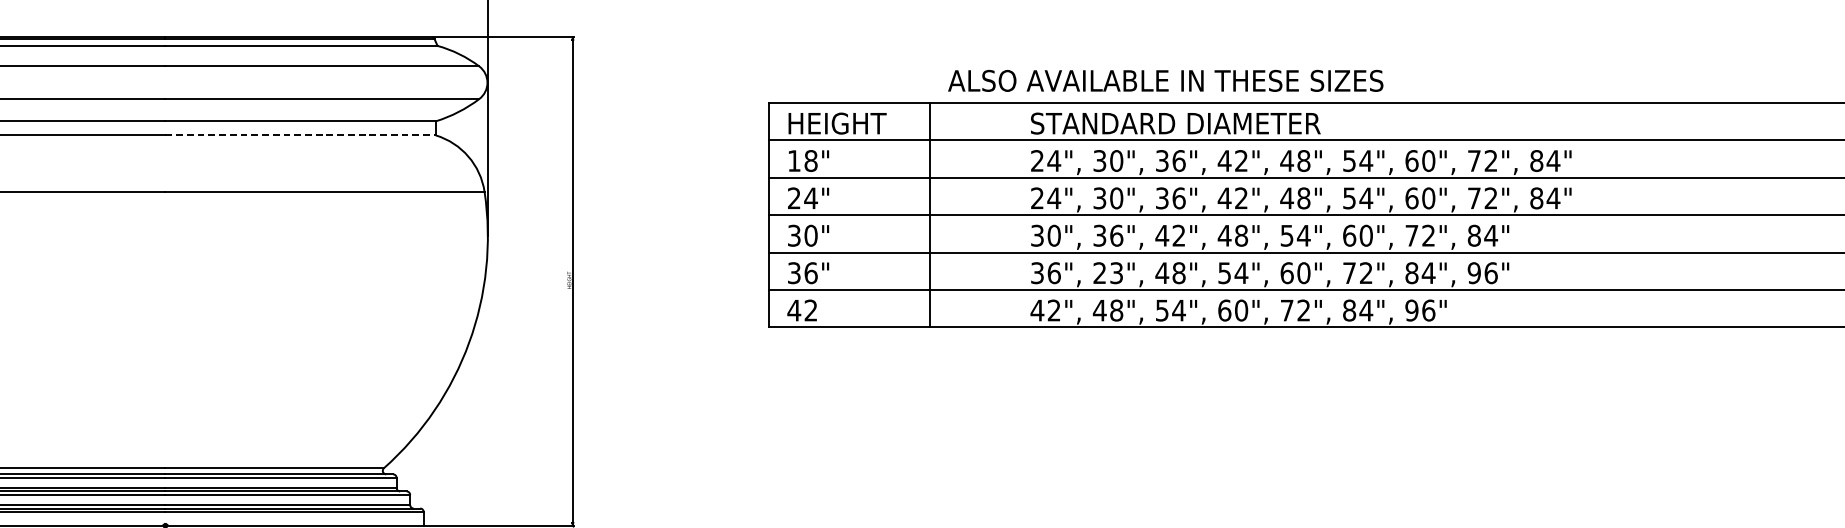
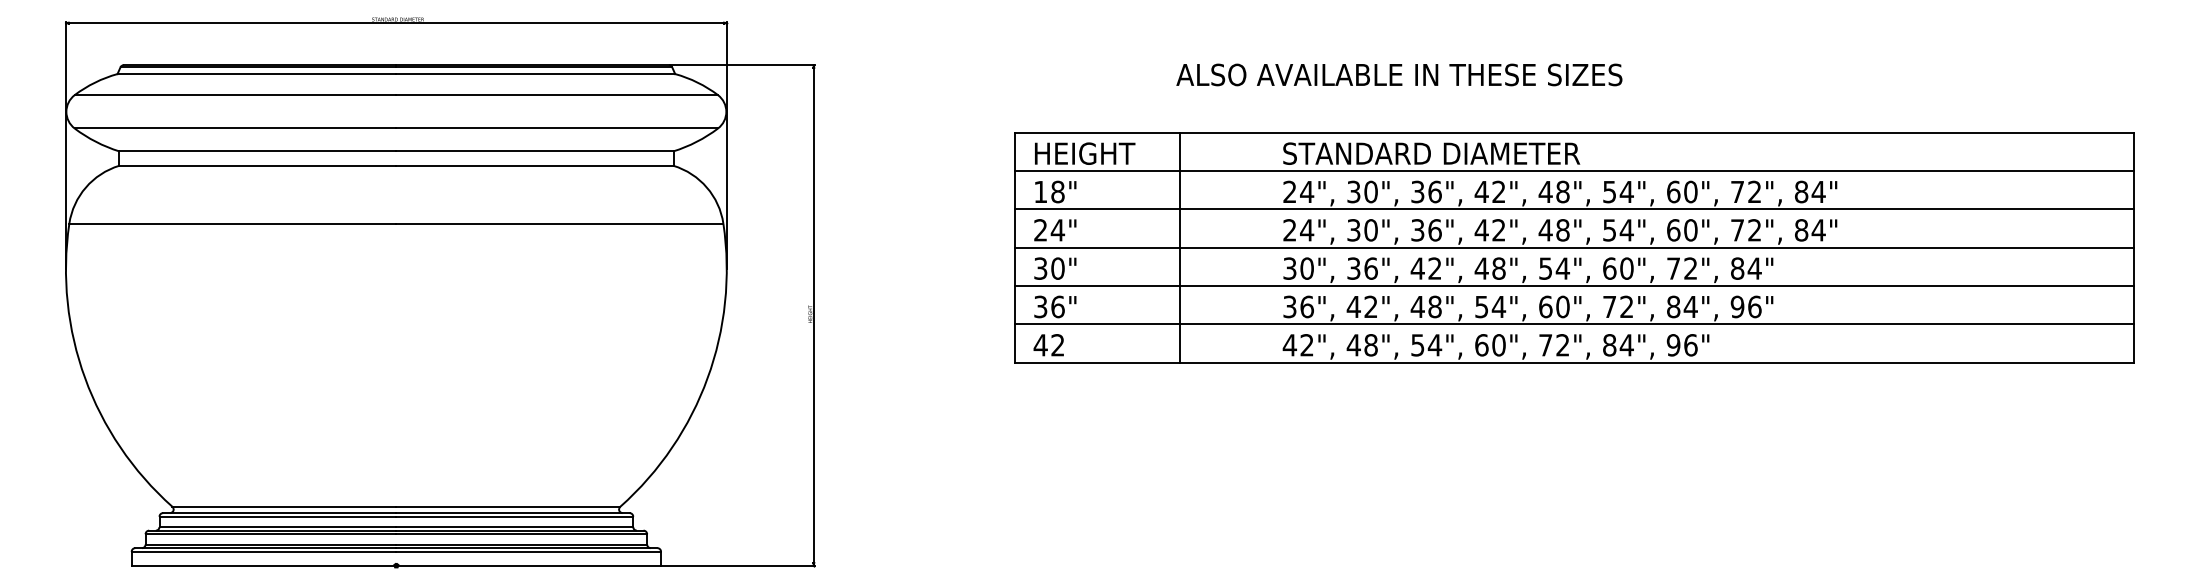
text: (1165, 80) -> (1399, 74), moved
line: (300, 135) -> (534, 165), dashed -> solid
text: (1107, 272) -> (1361, 306), 23", -> 42",

